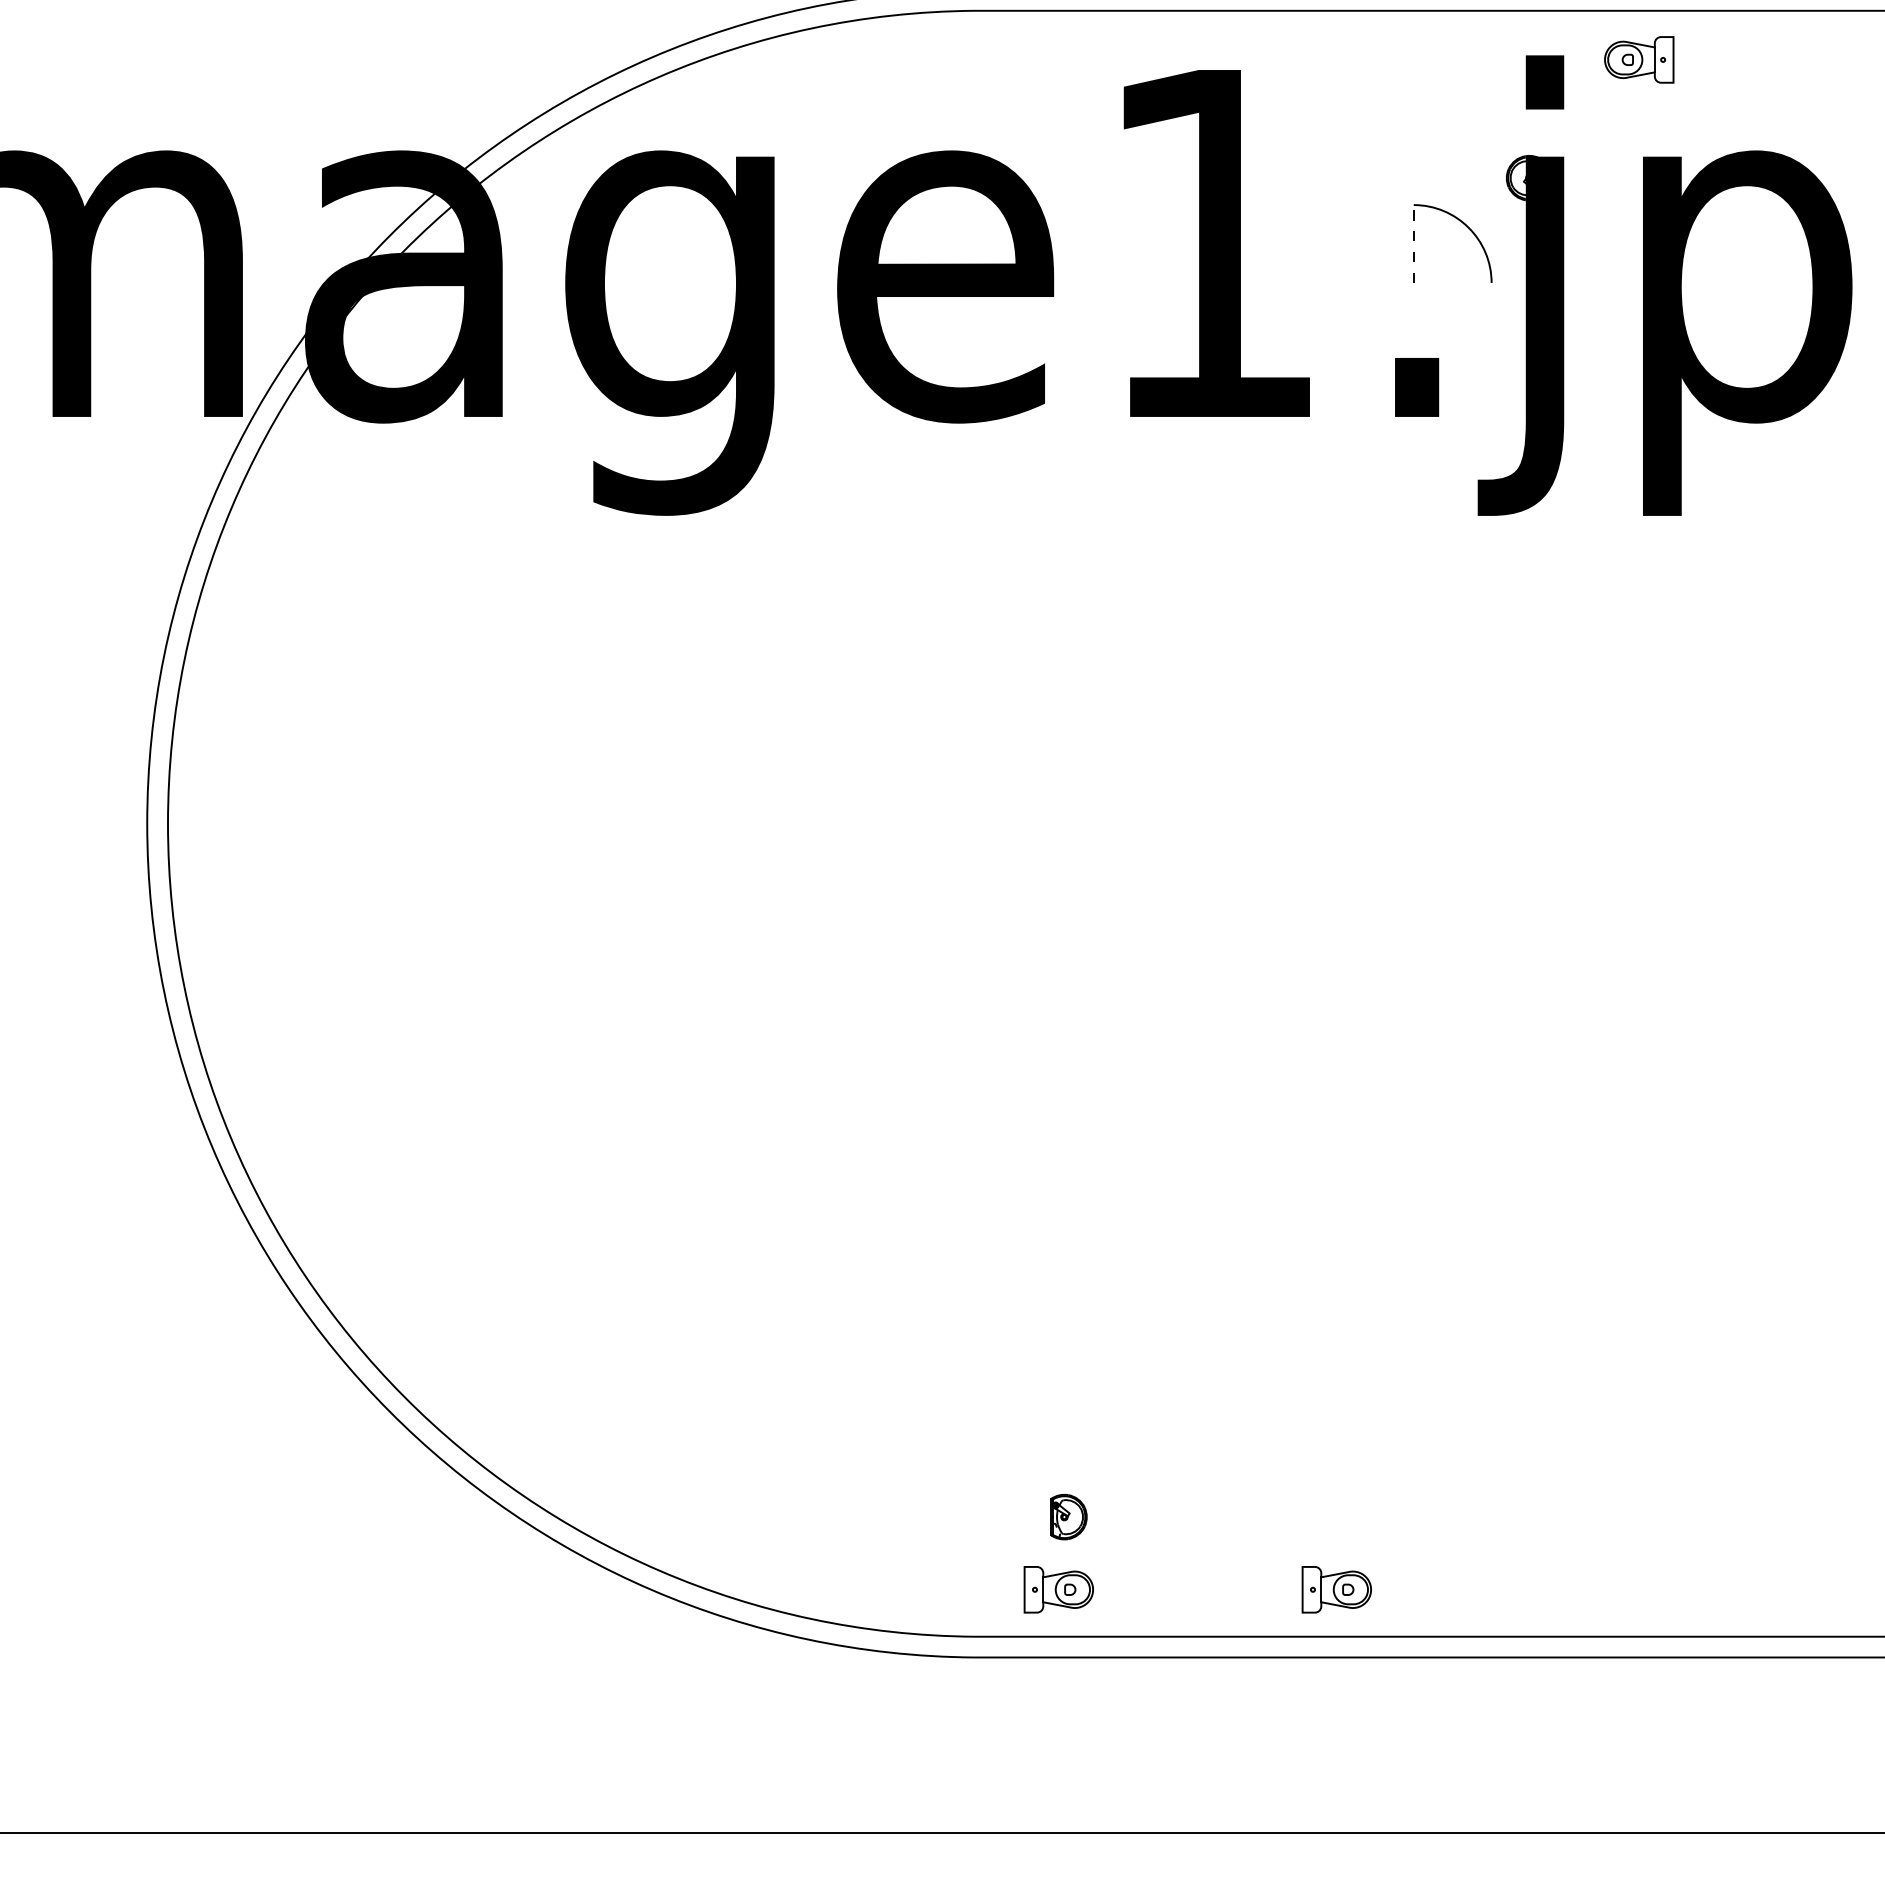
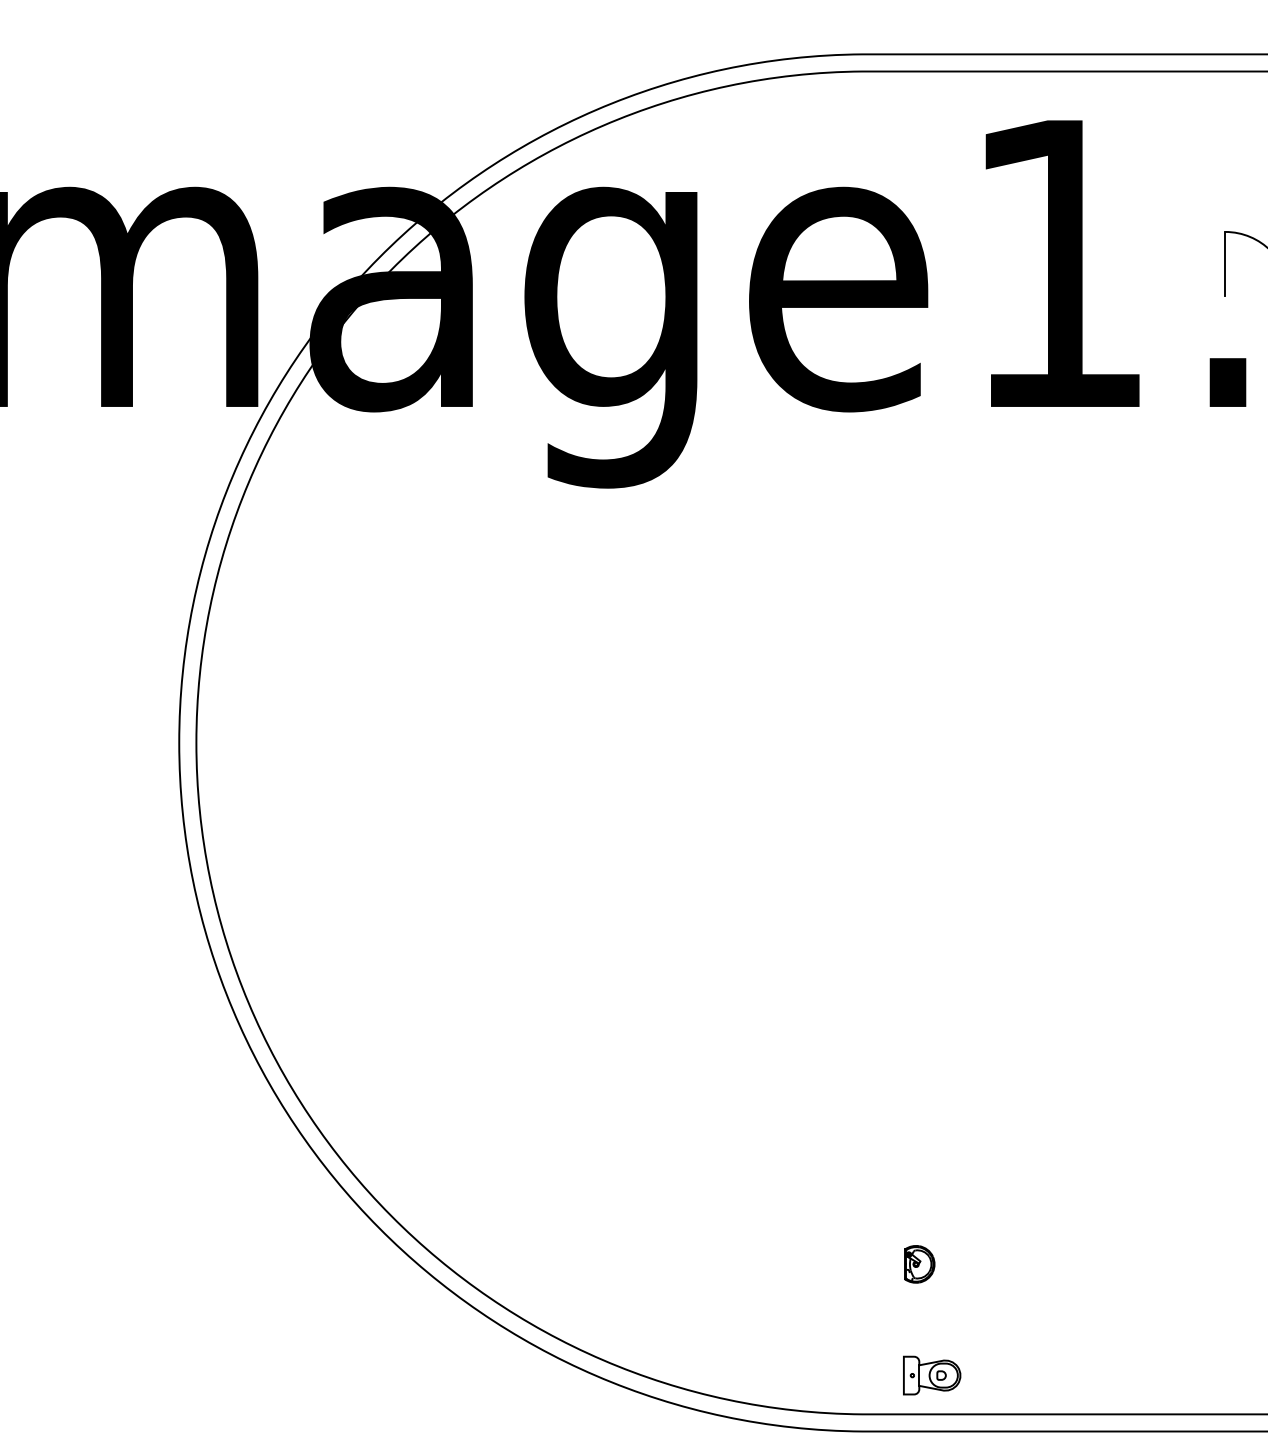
line: (1413, 244) -> (1225, 264), dashed -> solid
part: (1068, 1517) -> (919, 1264), moved
part: (1336, 1589) -> (1161, 1375), removed

